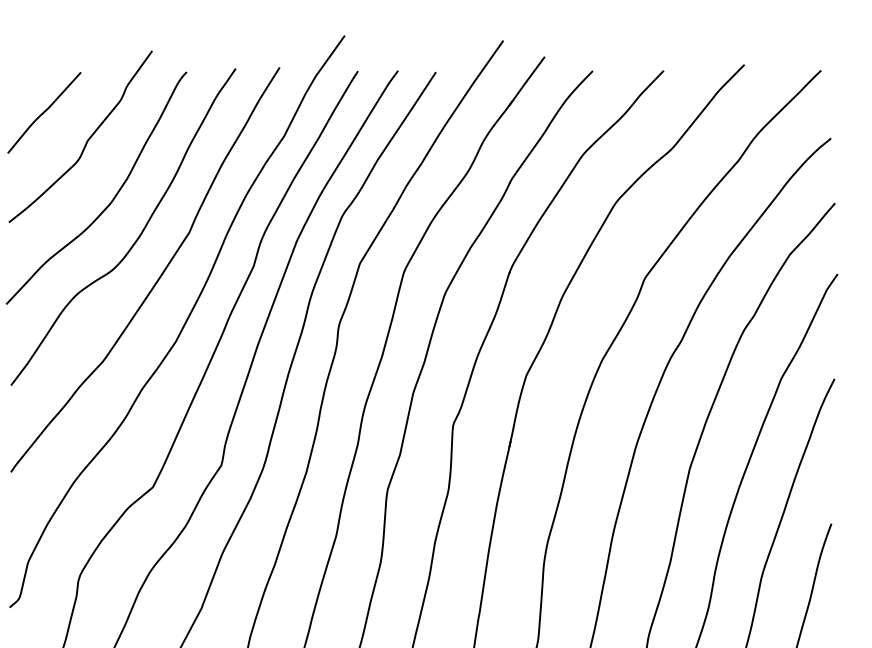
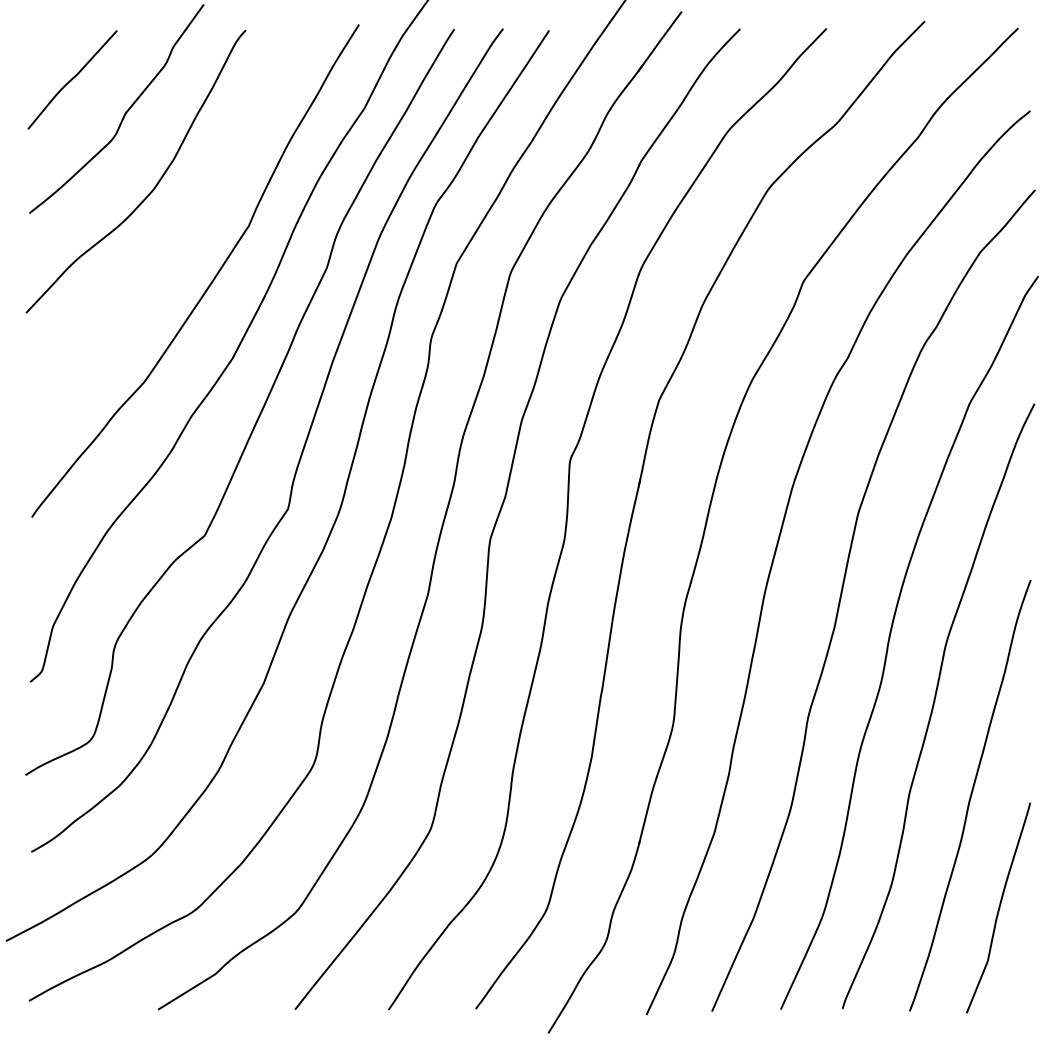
curve: (138, 235) -> (187, 229), removed

